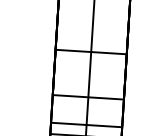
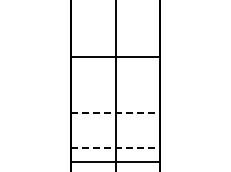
line: (88, 97) -> (115, 113), solid -> dashed
line: (86, 124) -> (115, 147), solid -> dashed

